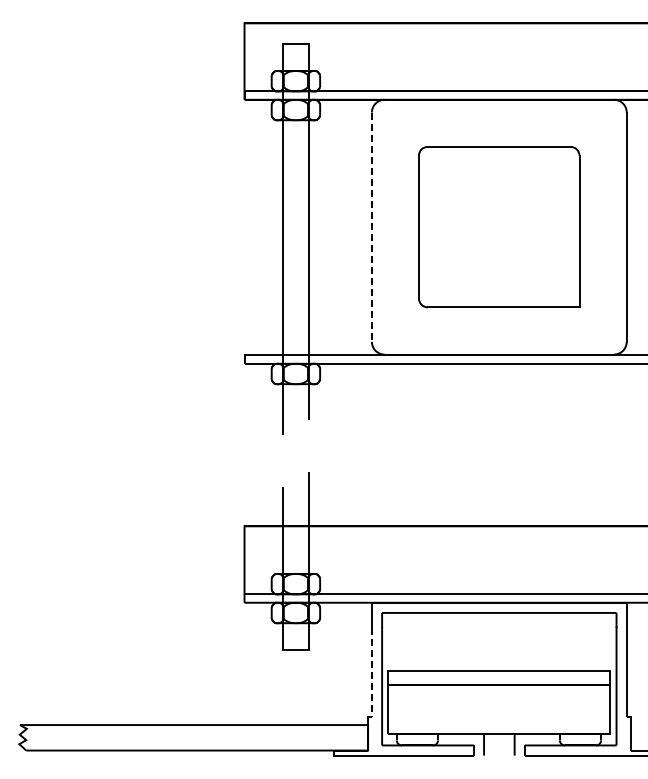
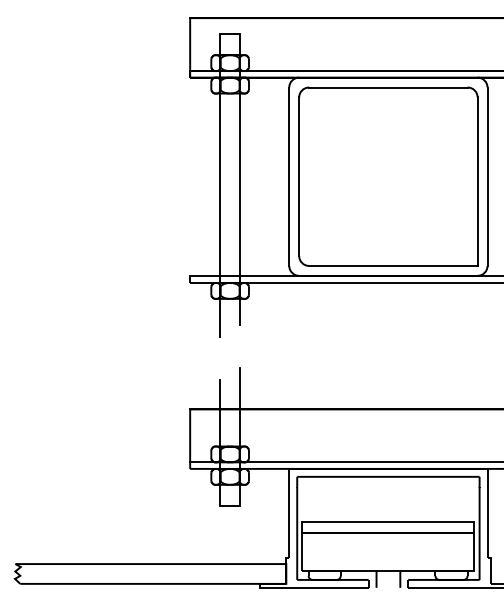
part: (498, 226) -> (387, 176), size x1.43
line: (371, 227) -> (288, 176), dashed -> solid
line: (371, 672) -> (288, 523), dashed -> solid

